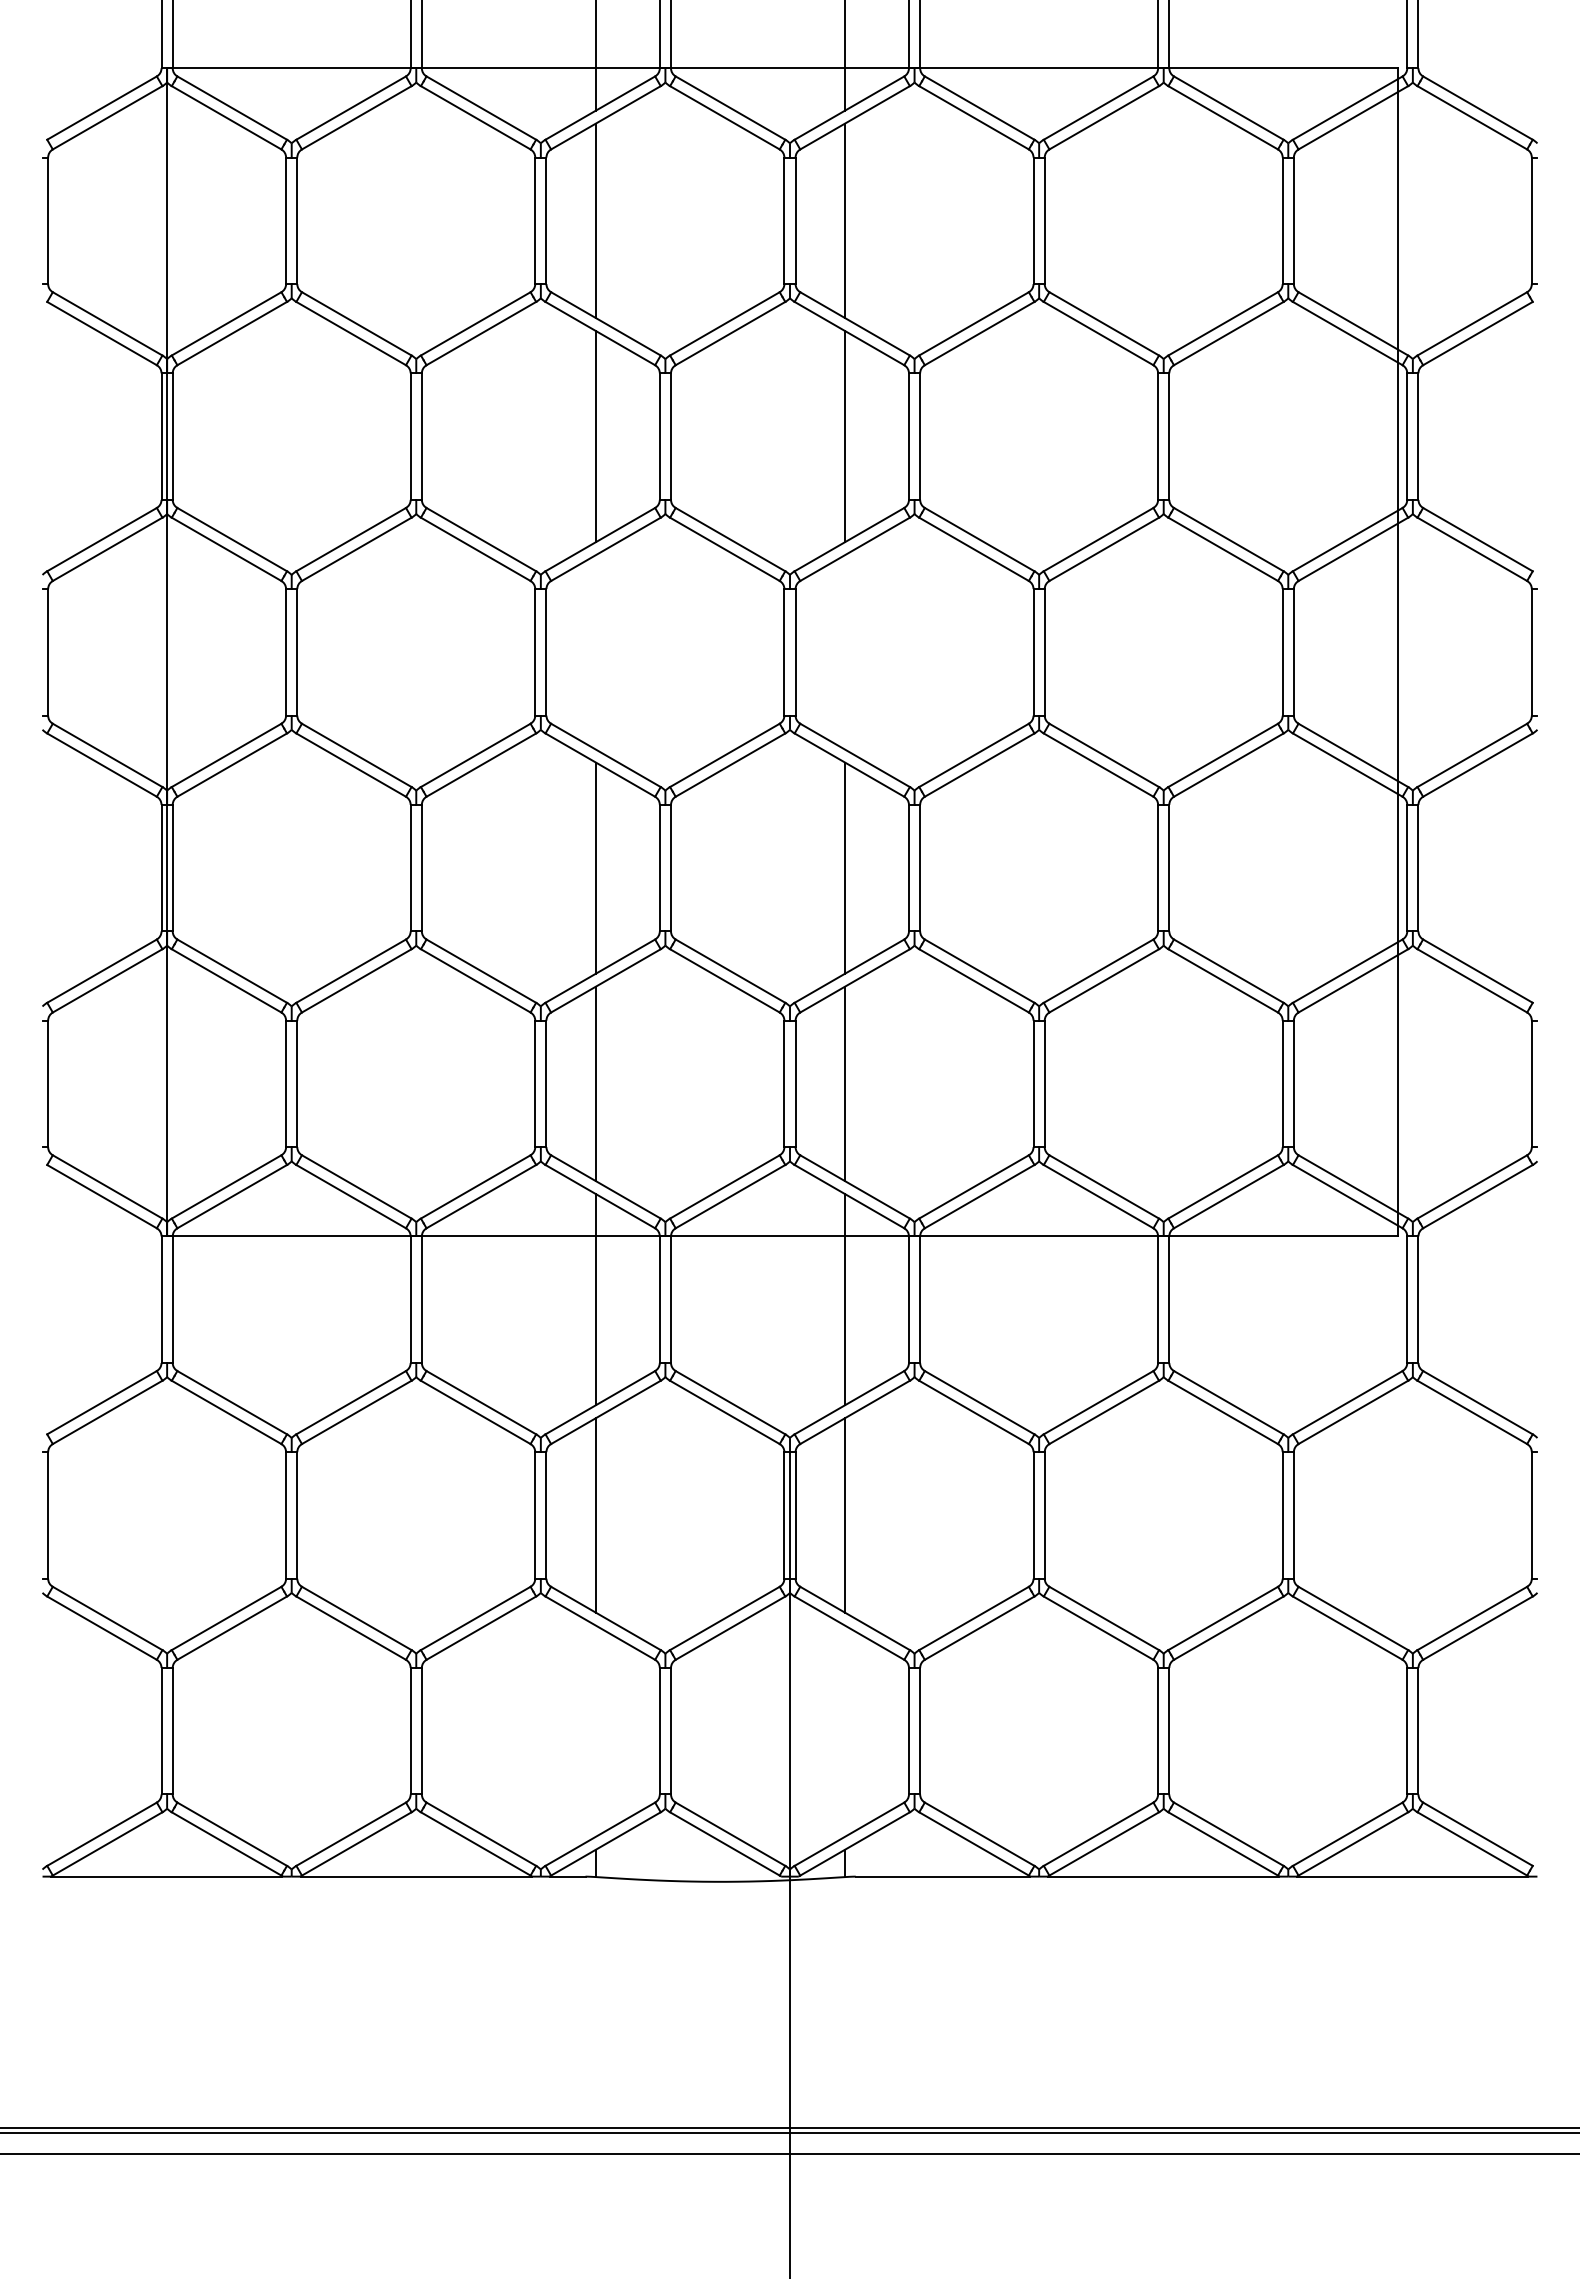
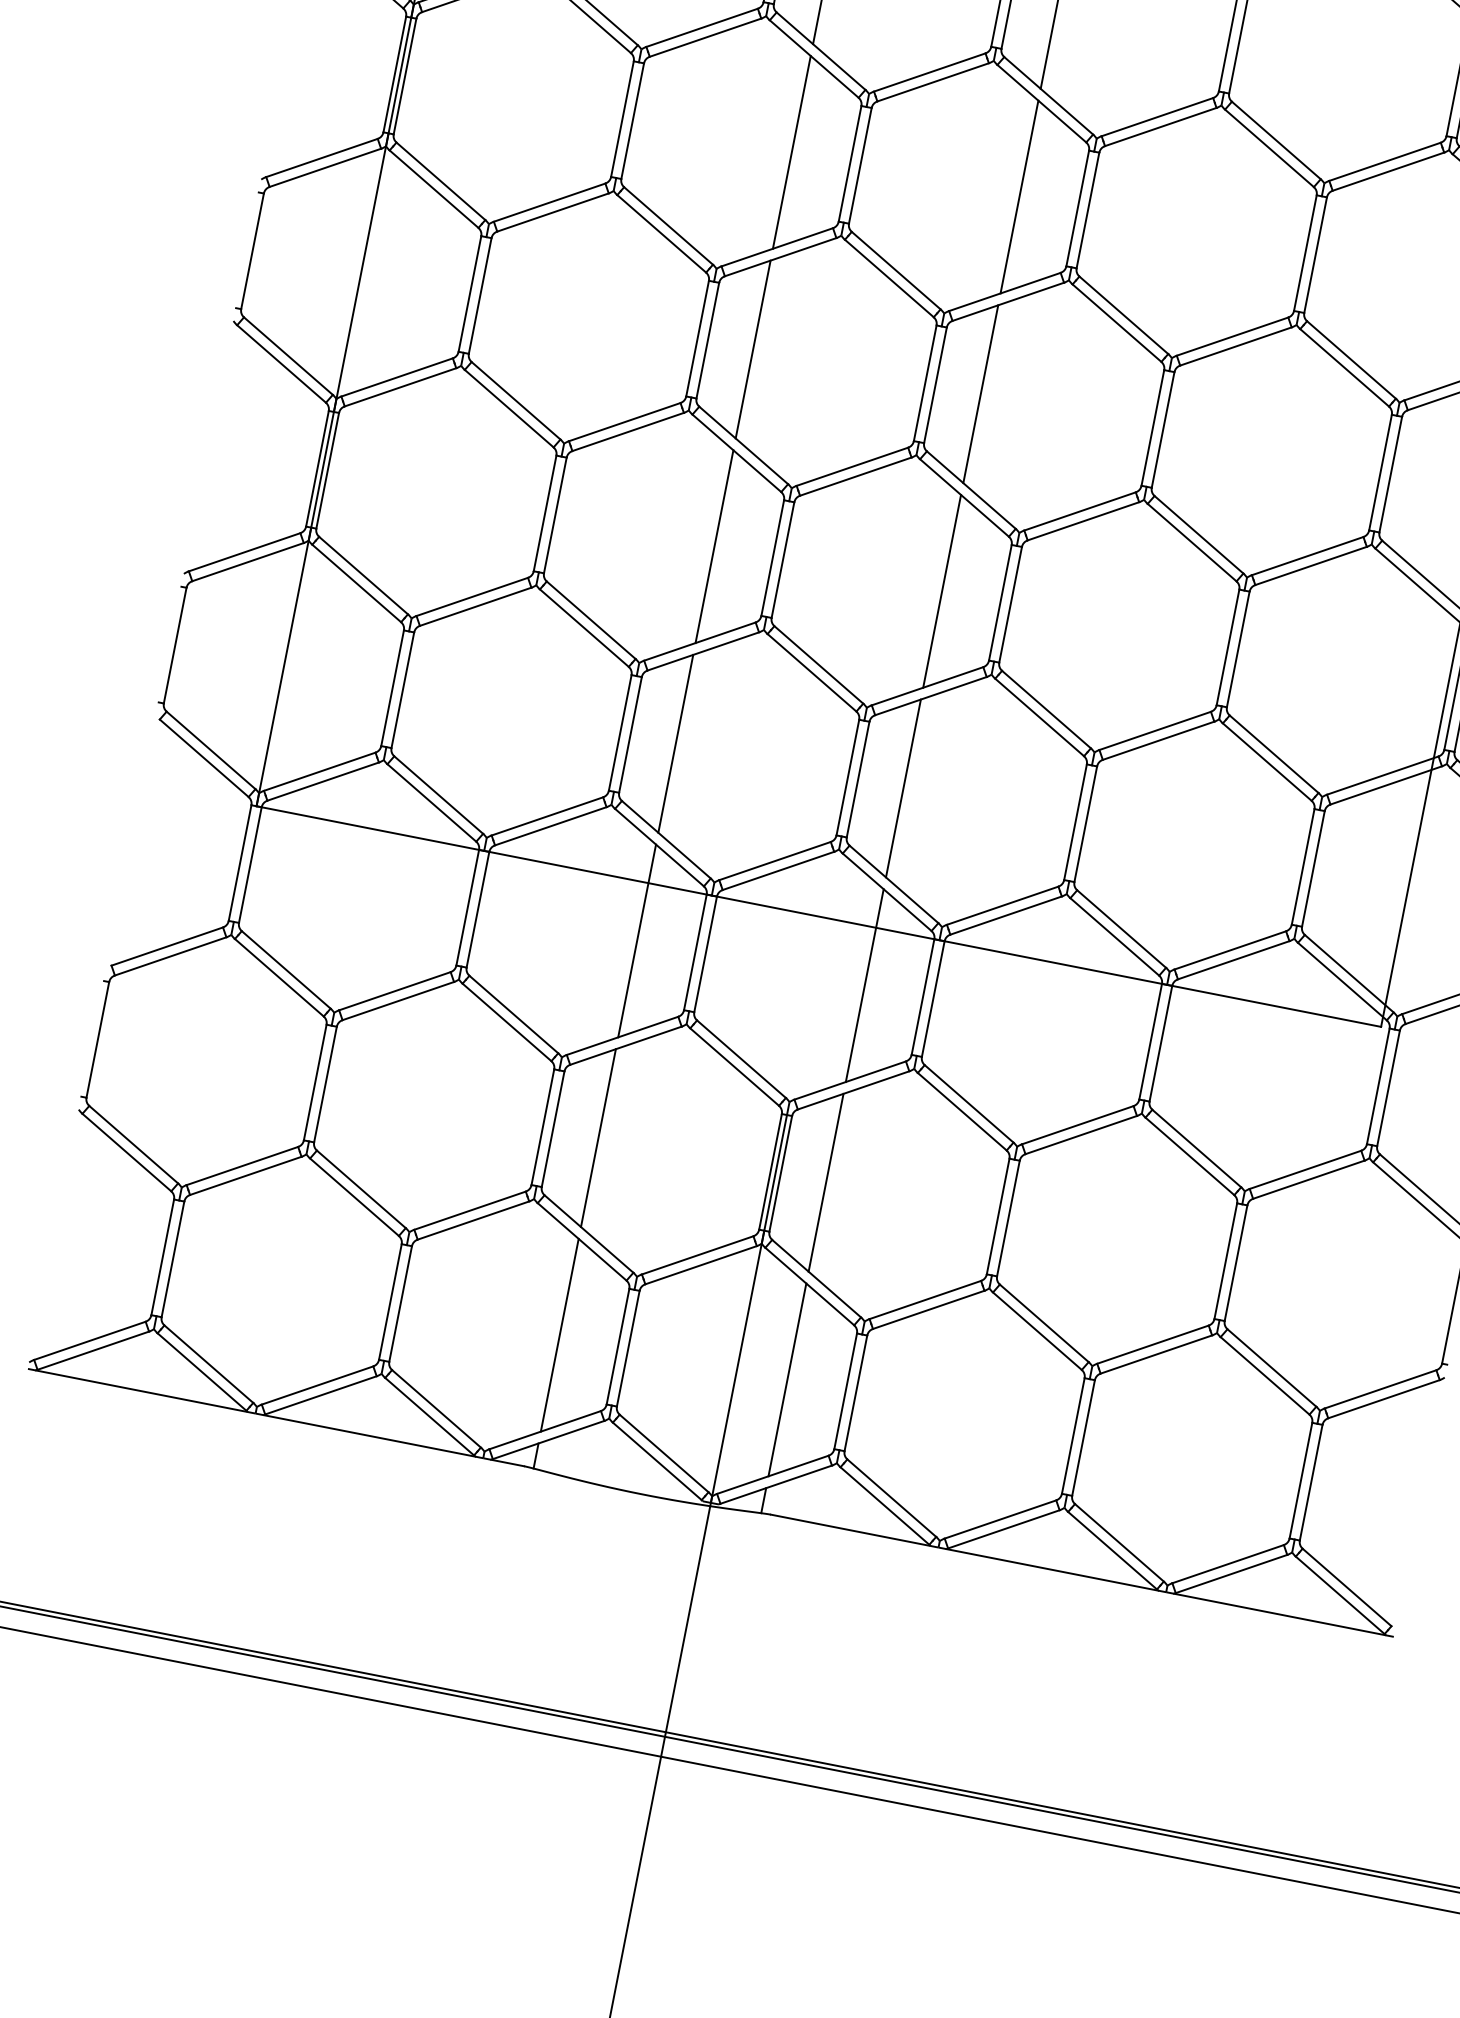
line: (596, 652) -> (753, 349), added
line: (845, 652) -> (981, 394), added
line: (596, 1730) -> (560, 1334), added
line: (845, 1730) -> (787, 1379), added

